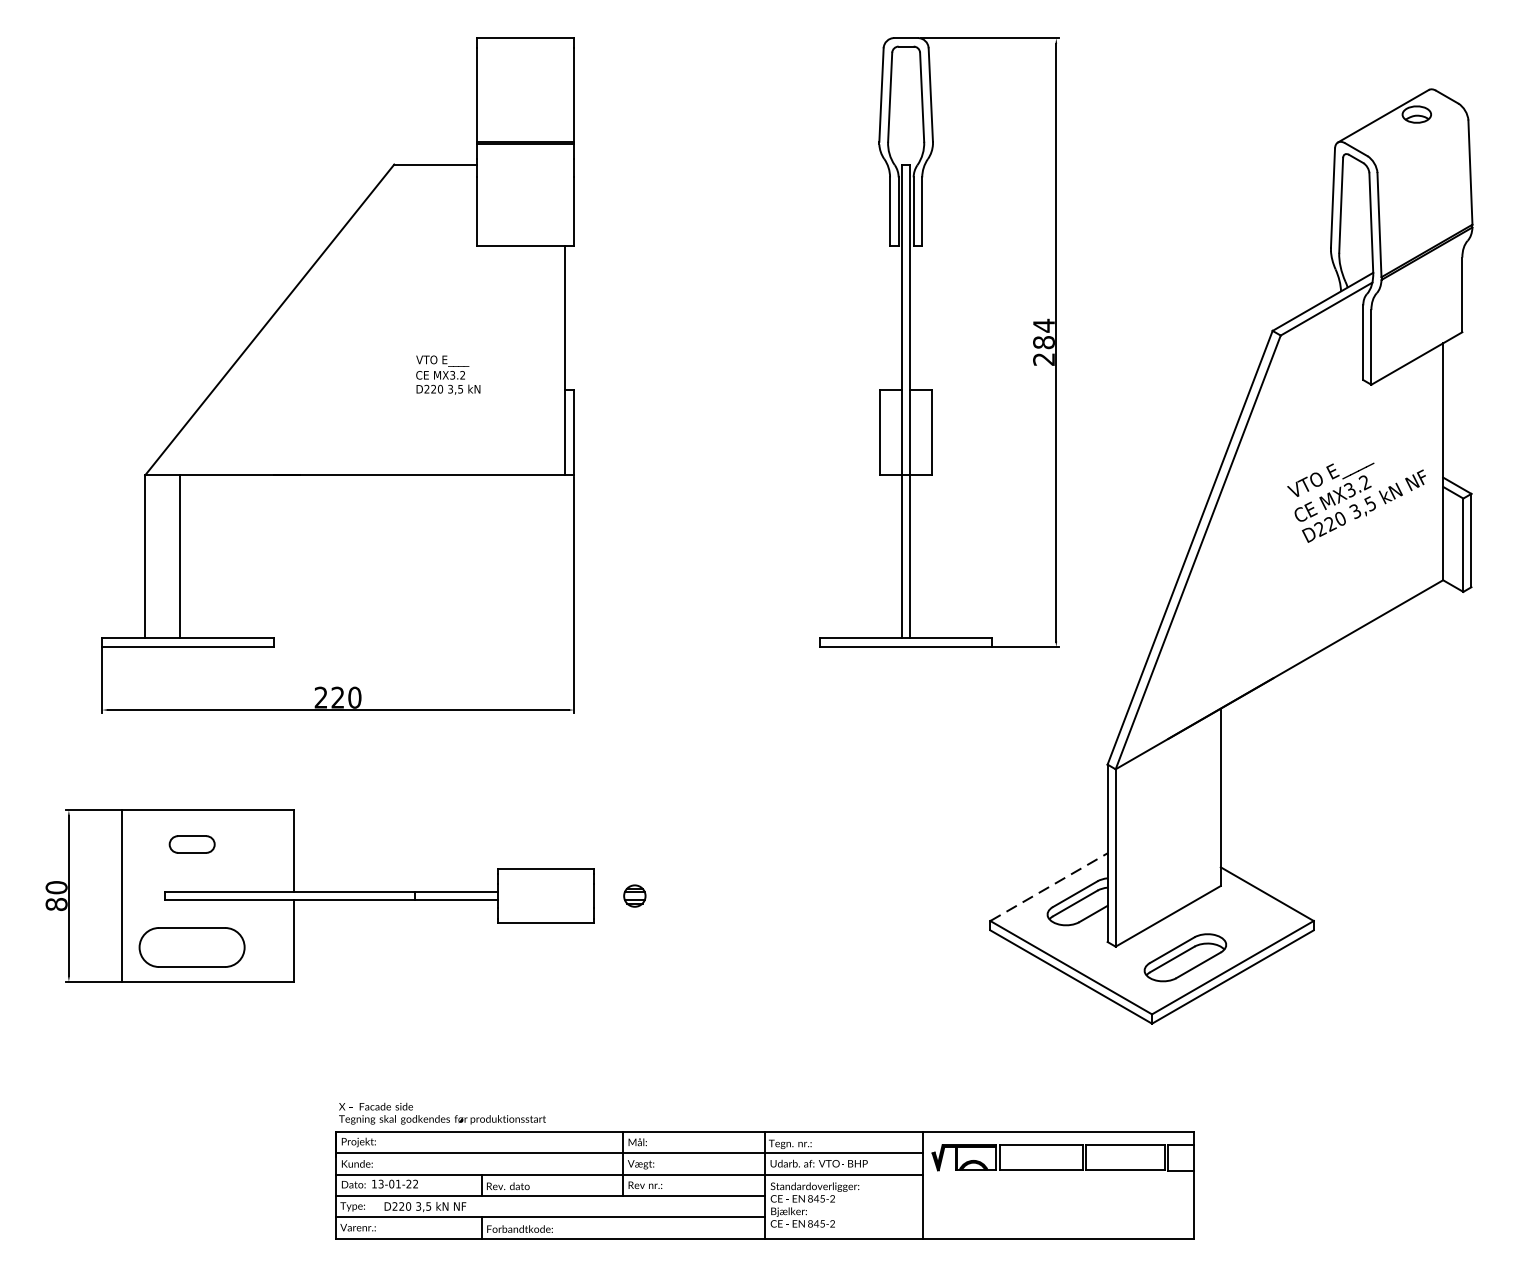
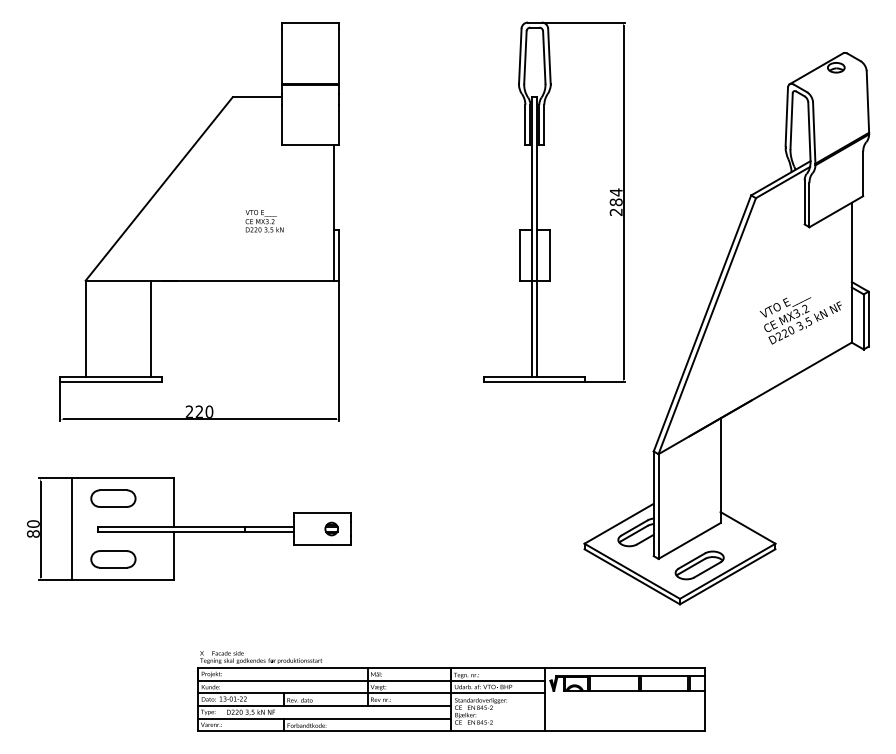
text: (1356, 502) -> (800, 320), moved
line: (180, 556) -> (151, 328), moved
part: (192, 844) -> (113, 498), size x1.67
line: (1049, 886) -> (619, 523), dashed -> solid
part: (634, 895) -> (331, 528), moved
part: (192, 947) -> (113, 559), size x0.71

